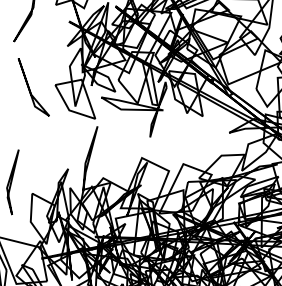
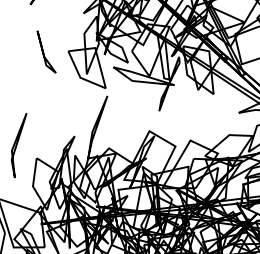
part: (33, 87) -> (46, 52), size x0.7

